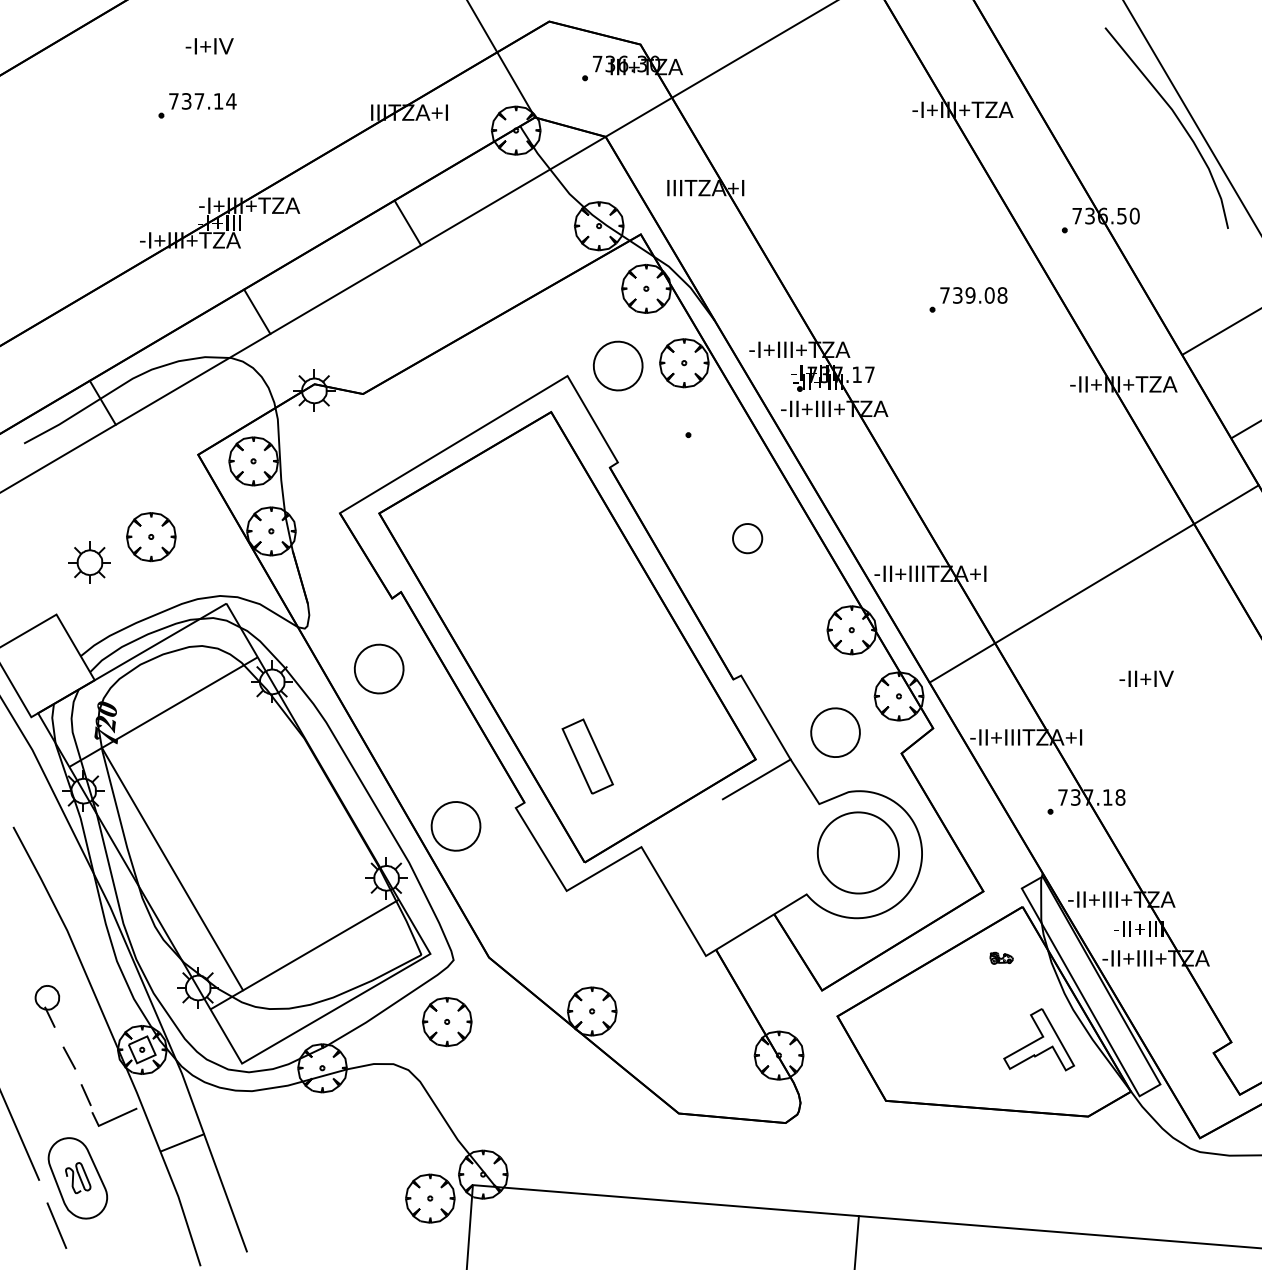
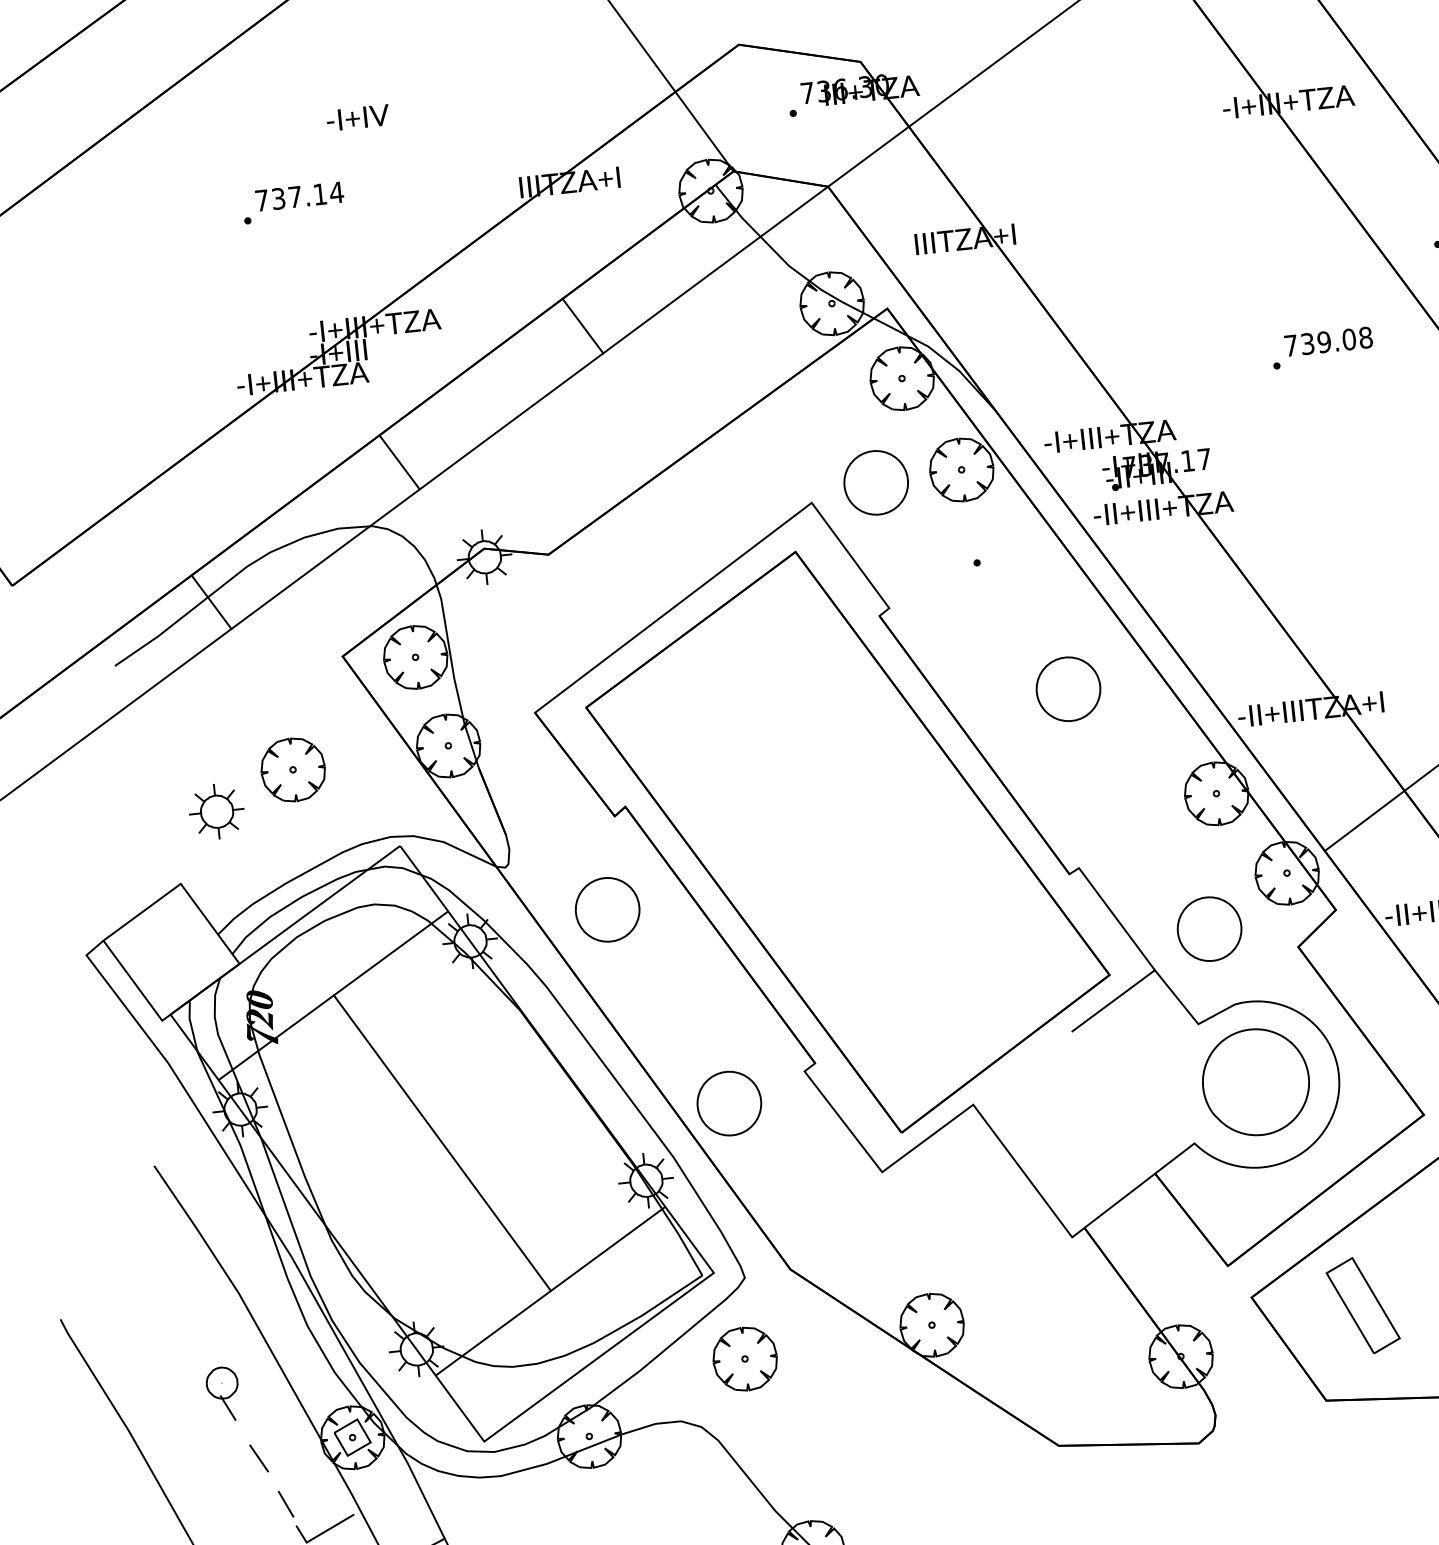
text: (209, 46) -> (357, 118), moved
part: (747, 538) -> (1068, 689), size x1.67
part: (587, 756) -> (1362, 1305), moved
line: (172, 868) -> (442, 1142), moved

